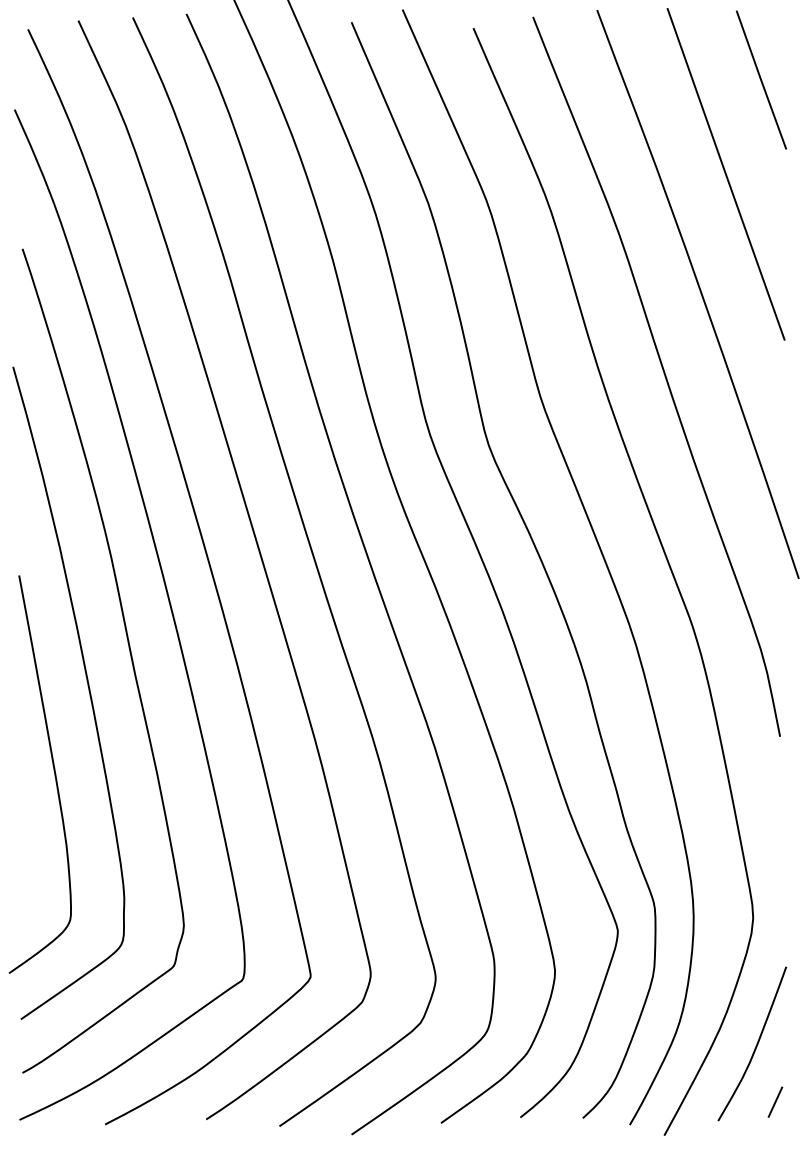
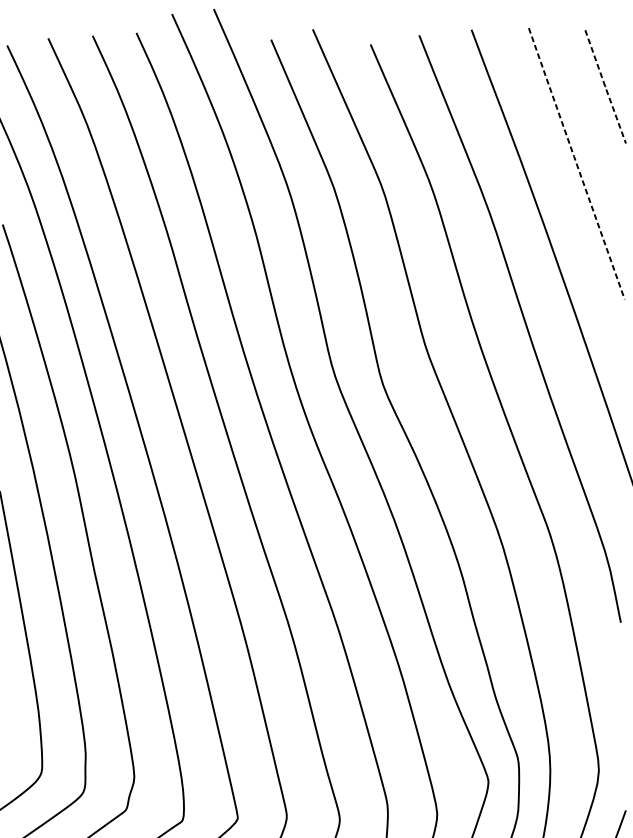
line: (760, 79) -> (604, 86), solid -> dashed
line: (726, 174) -> (577, 163), solid -> dashed

